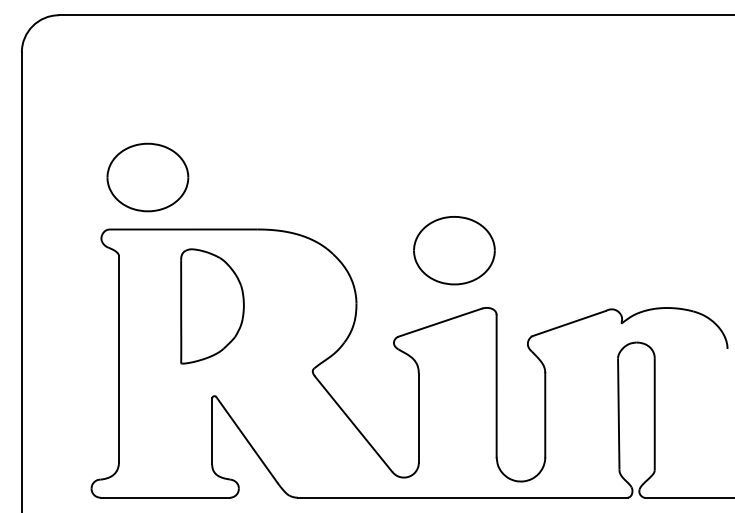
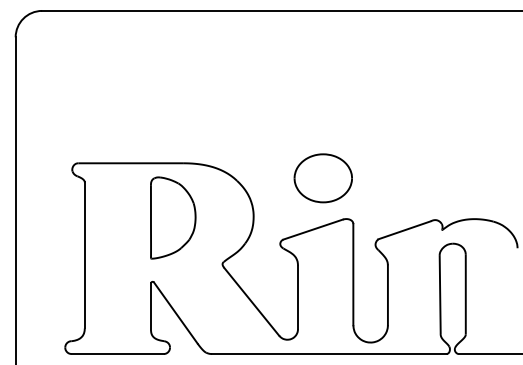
part: (146, 177) -> (104, 126), removed
part: (212, 305) -> (173, 217), moved

